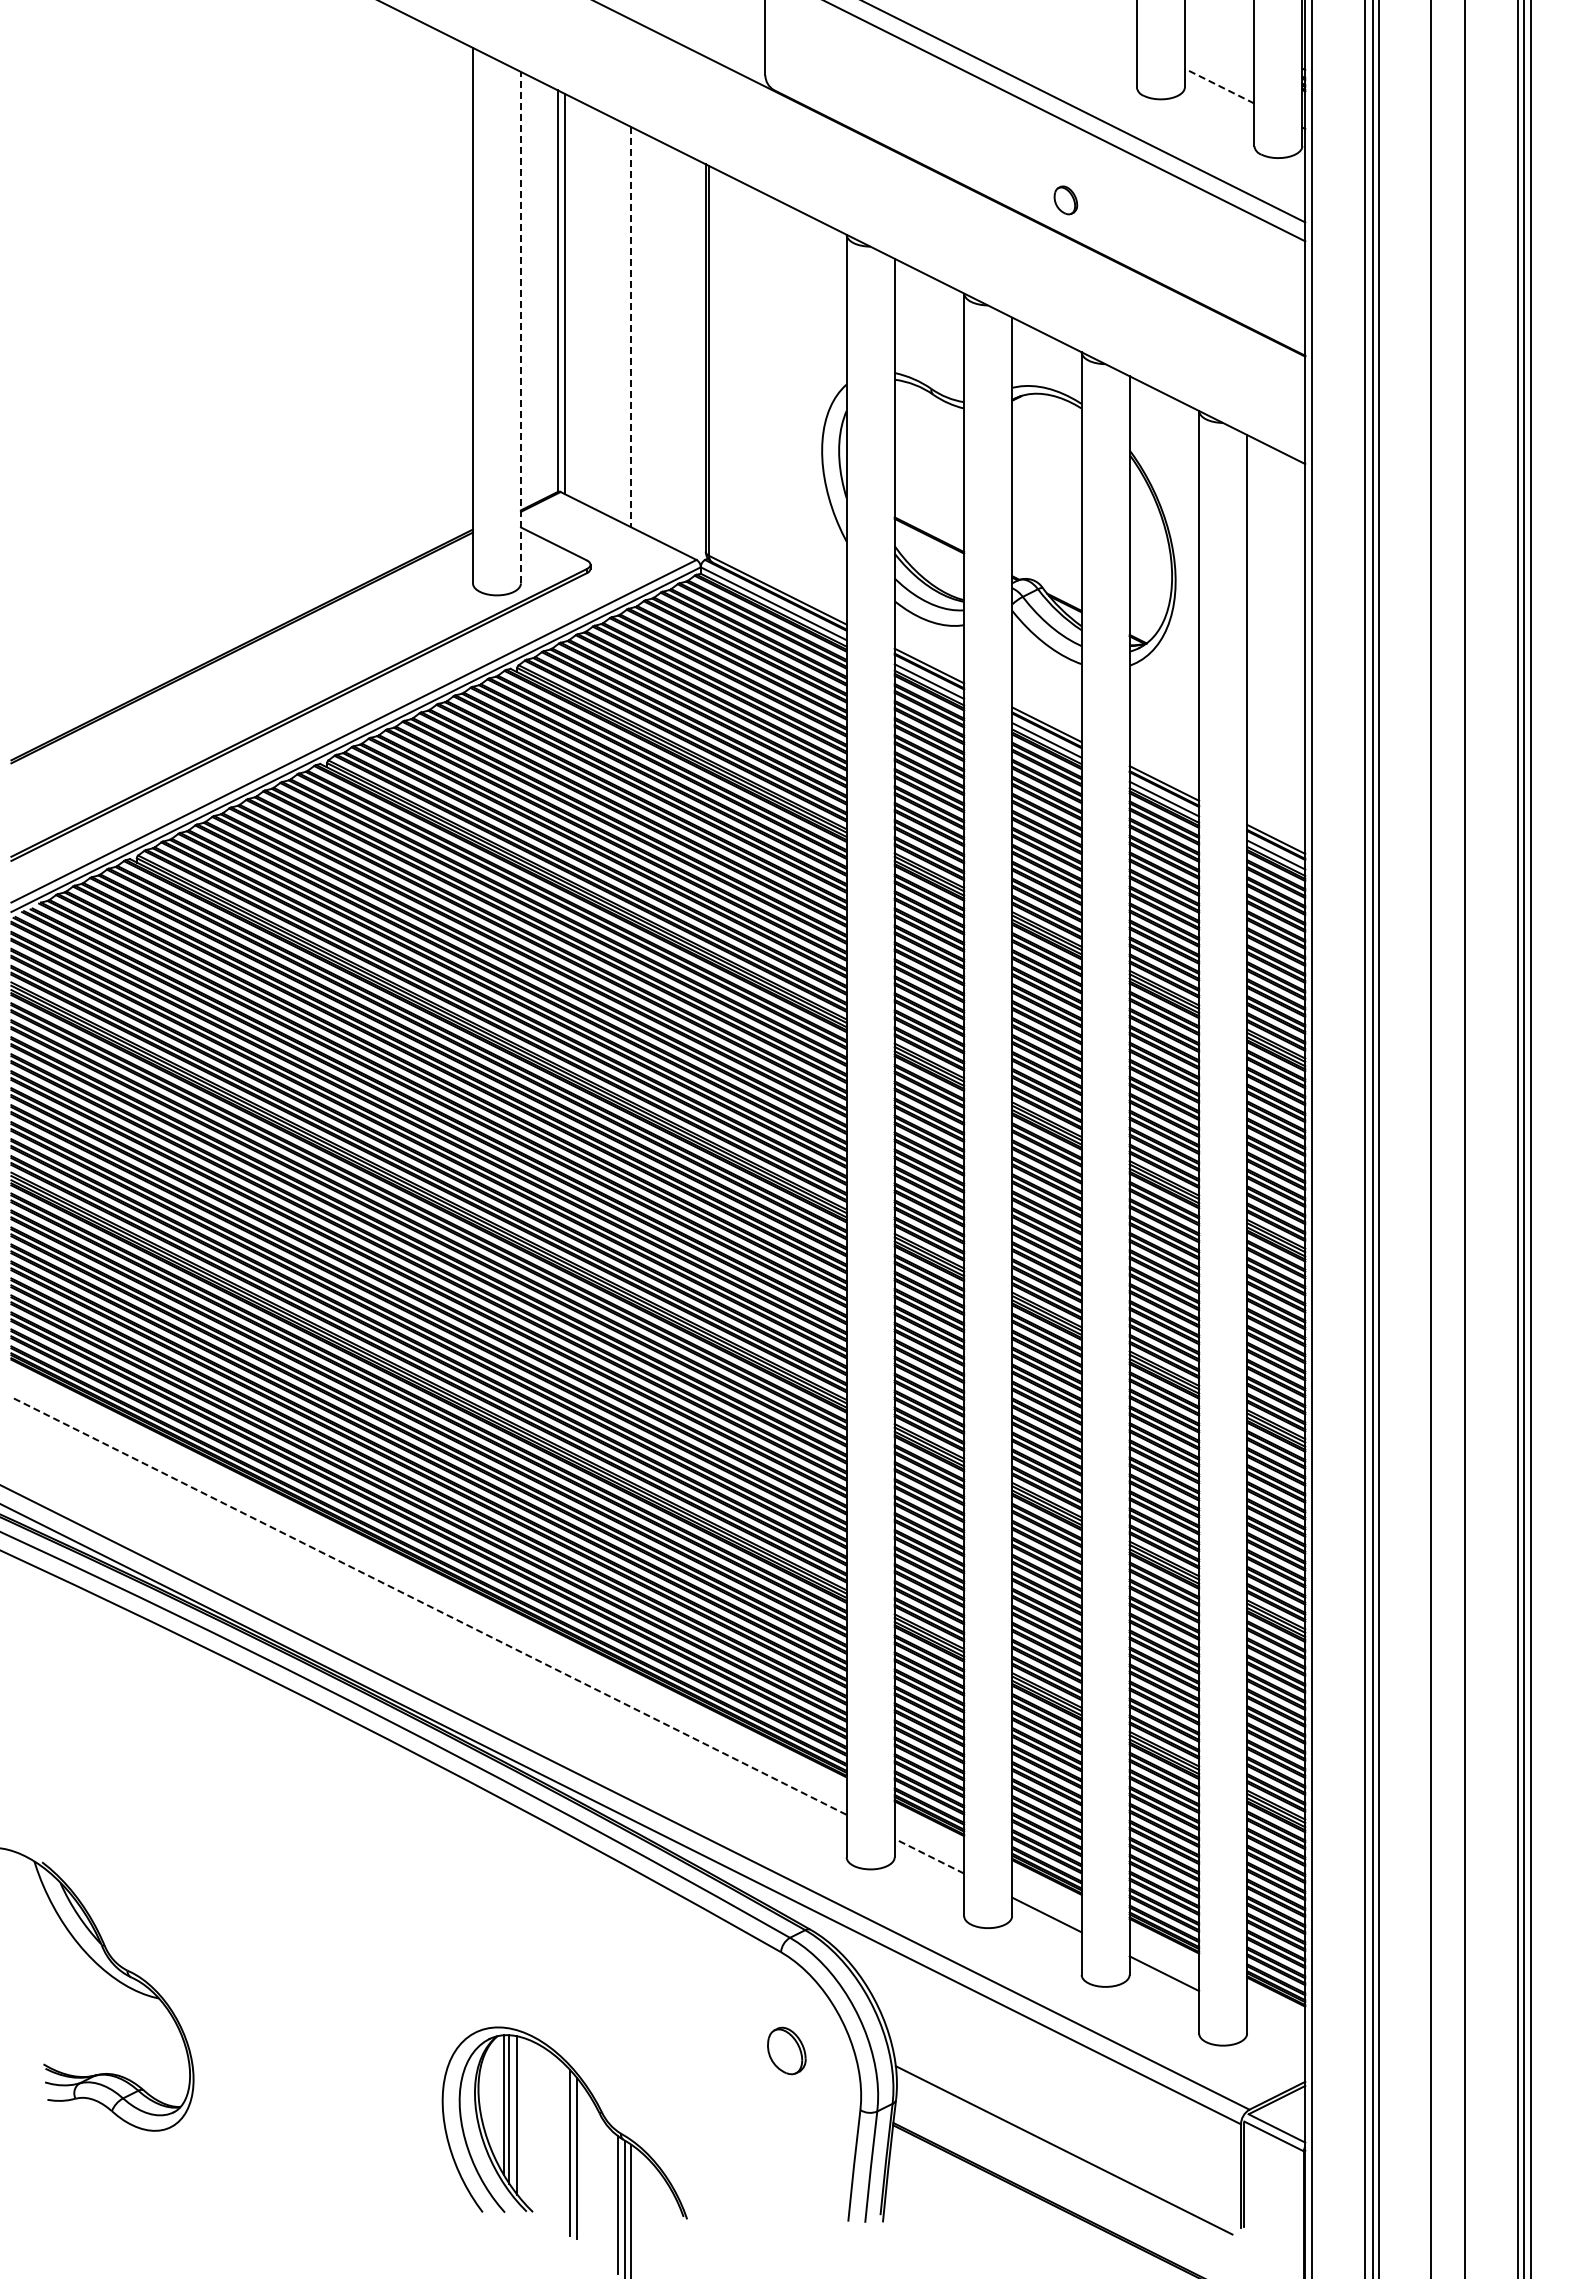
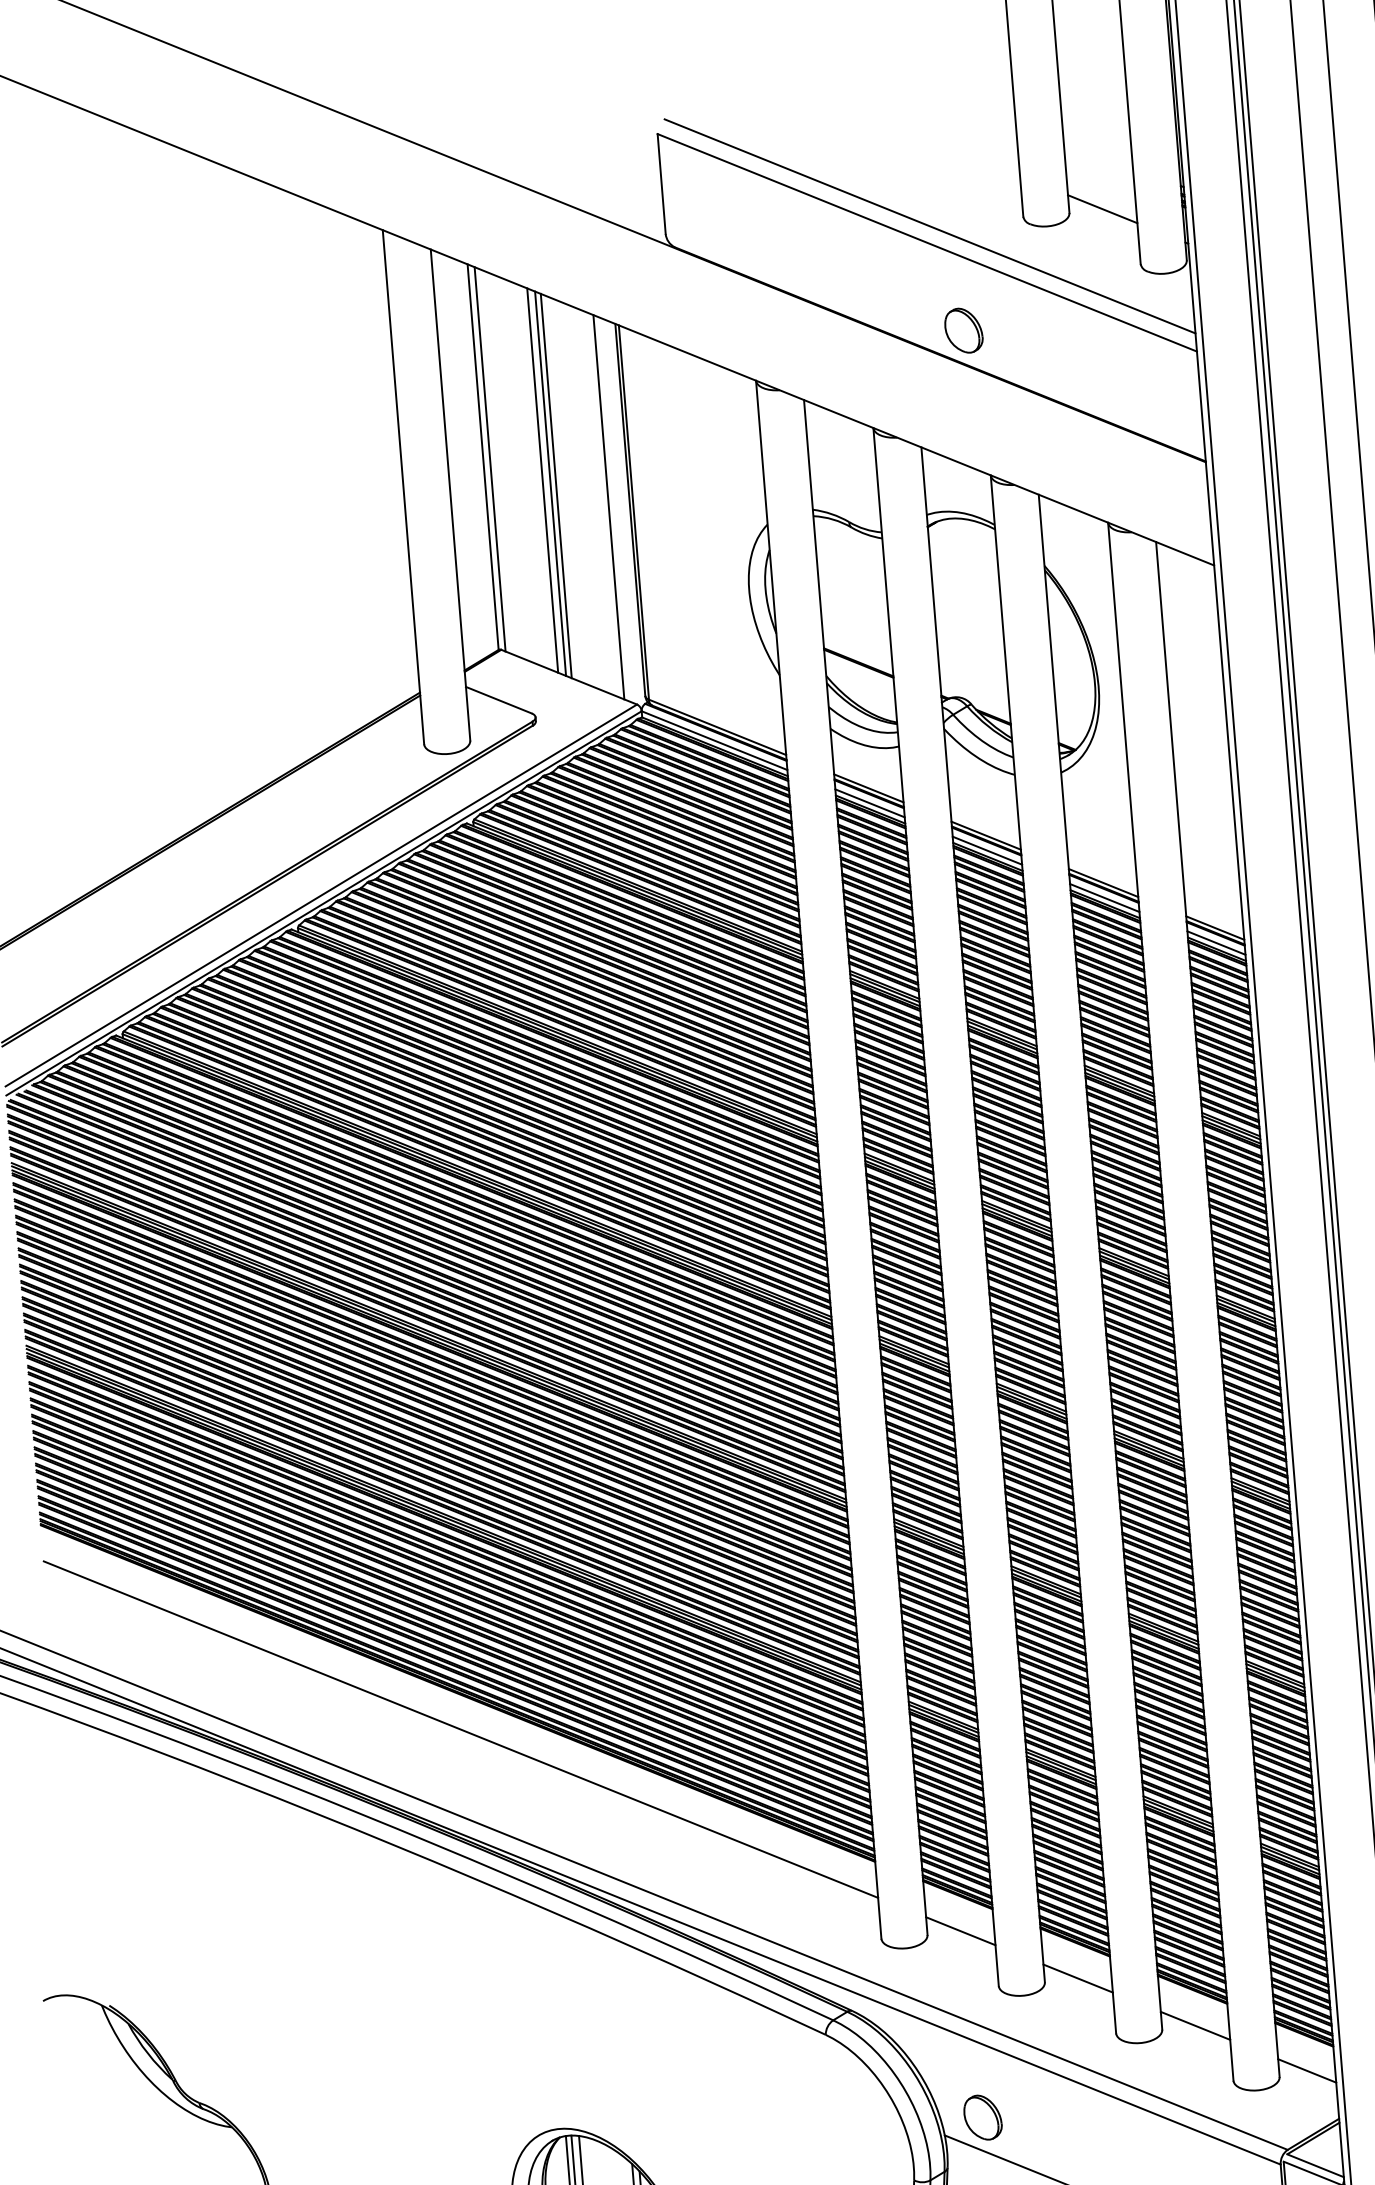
line: (1219, 86) -> (1102, 209), dashed -> solid
part: (1065, 200) -> (963, 330), size x1.67
line: (617, 320) -> (542, 480), added
line: (625, 324) -> (550, 483), added
line: (520, 327) -> (450, 494), dashed -> solid
line: (631, 327) -> (556, 486), dashed -> solid
line: (683, 353) -> (608, 507), added
line: (429, 1606) -> (461, 1730), dashed -> solid
line: (929, 1856) -> (960, 1931), dashed -> solid
line: (1276, 2029) -> (1307, 2070), added
part: (786, 2050) -> (982, 2117), moved

